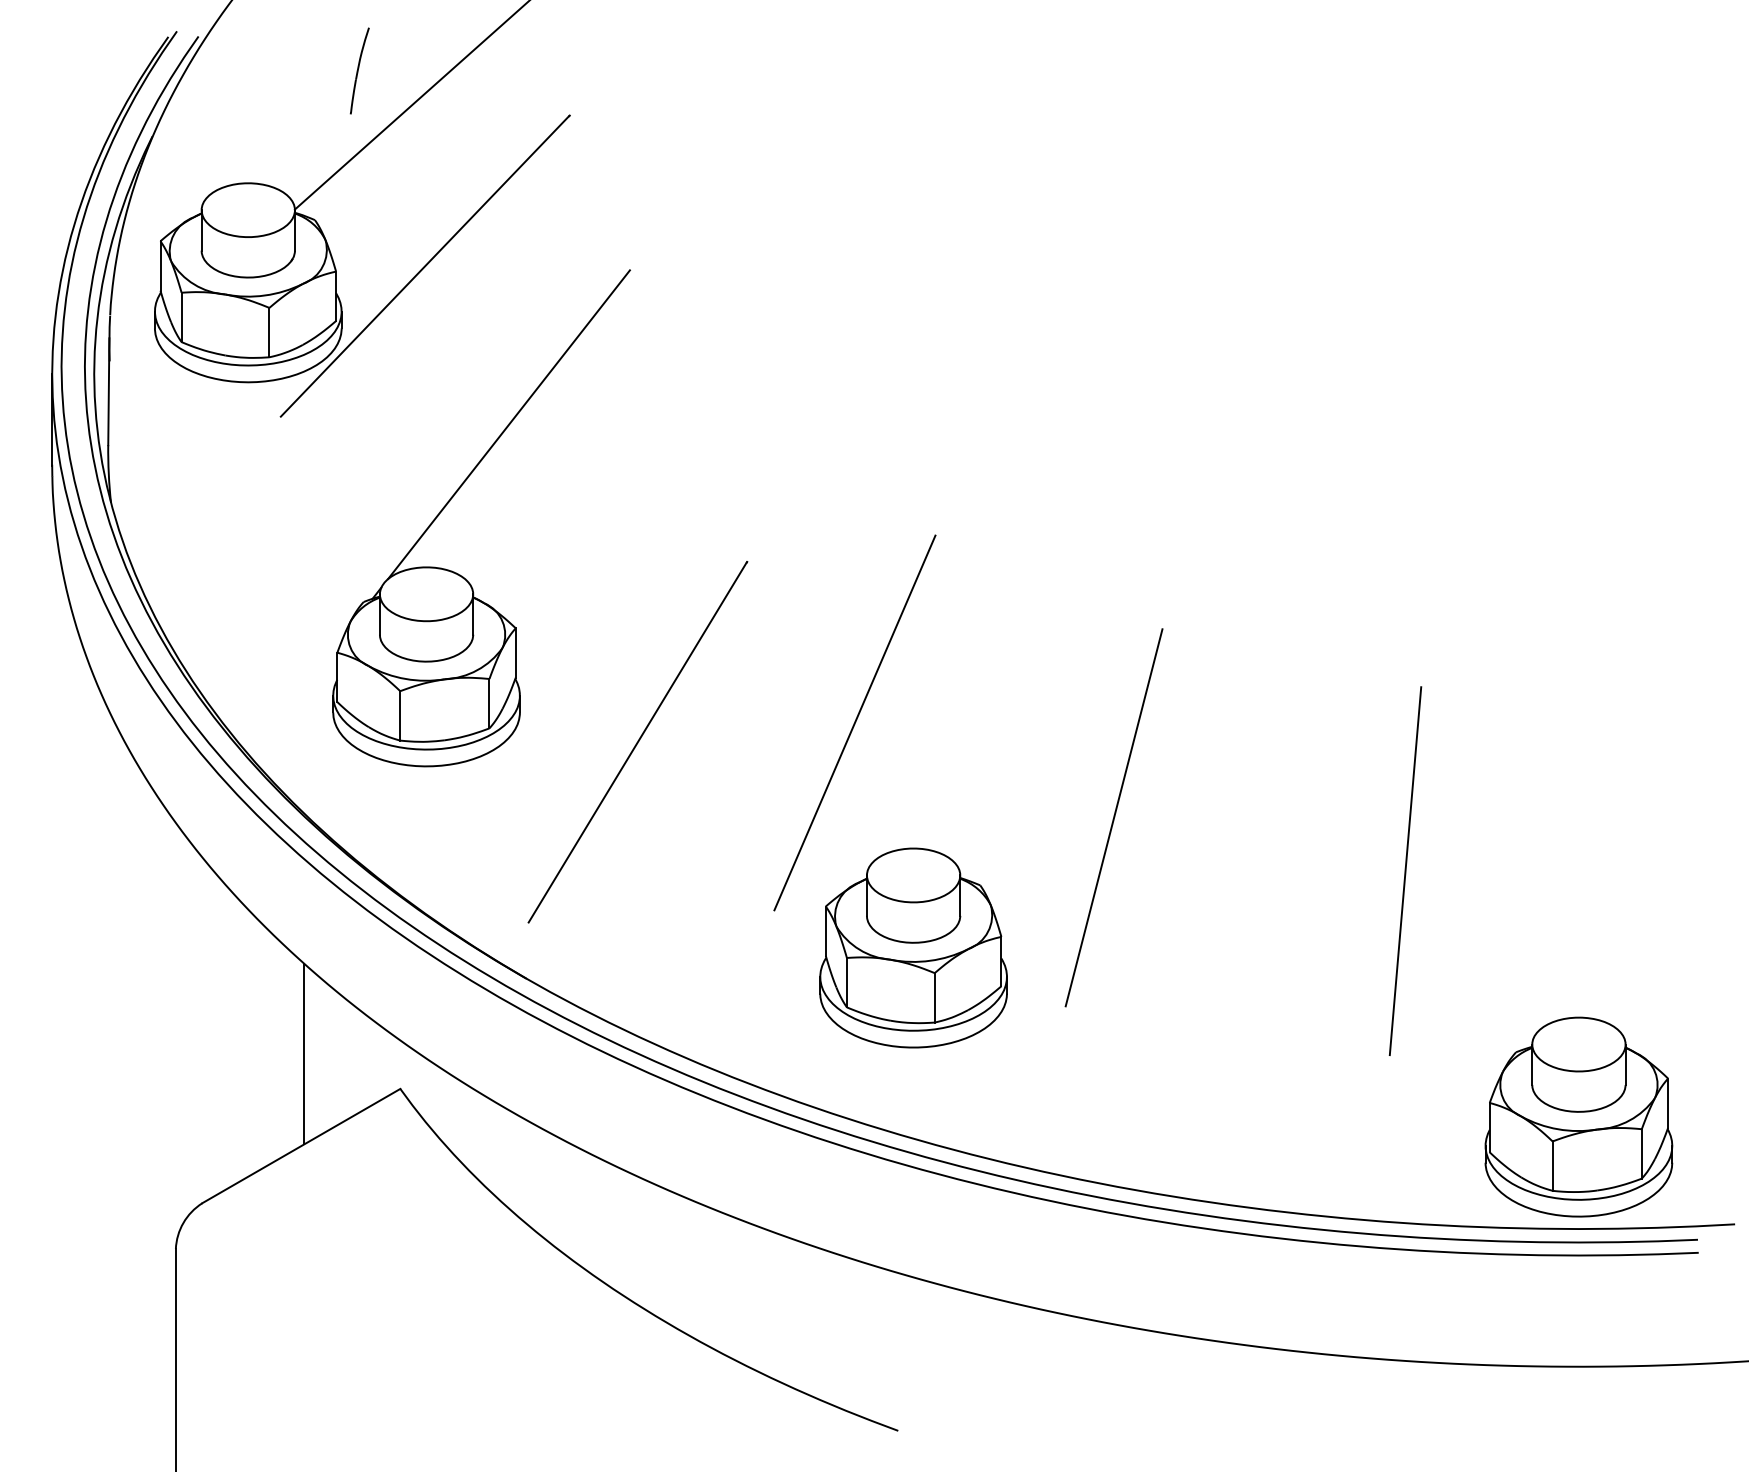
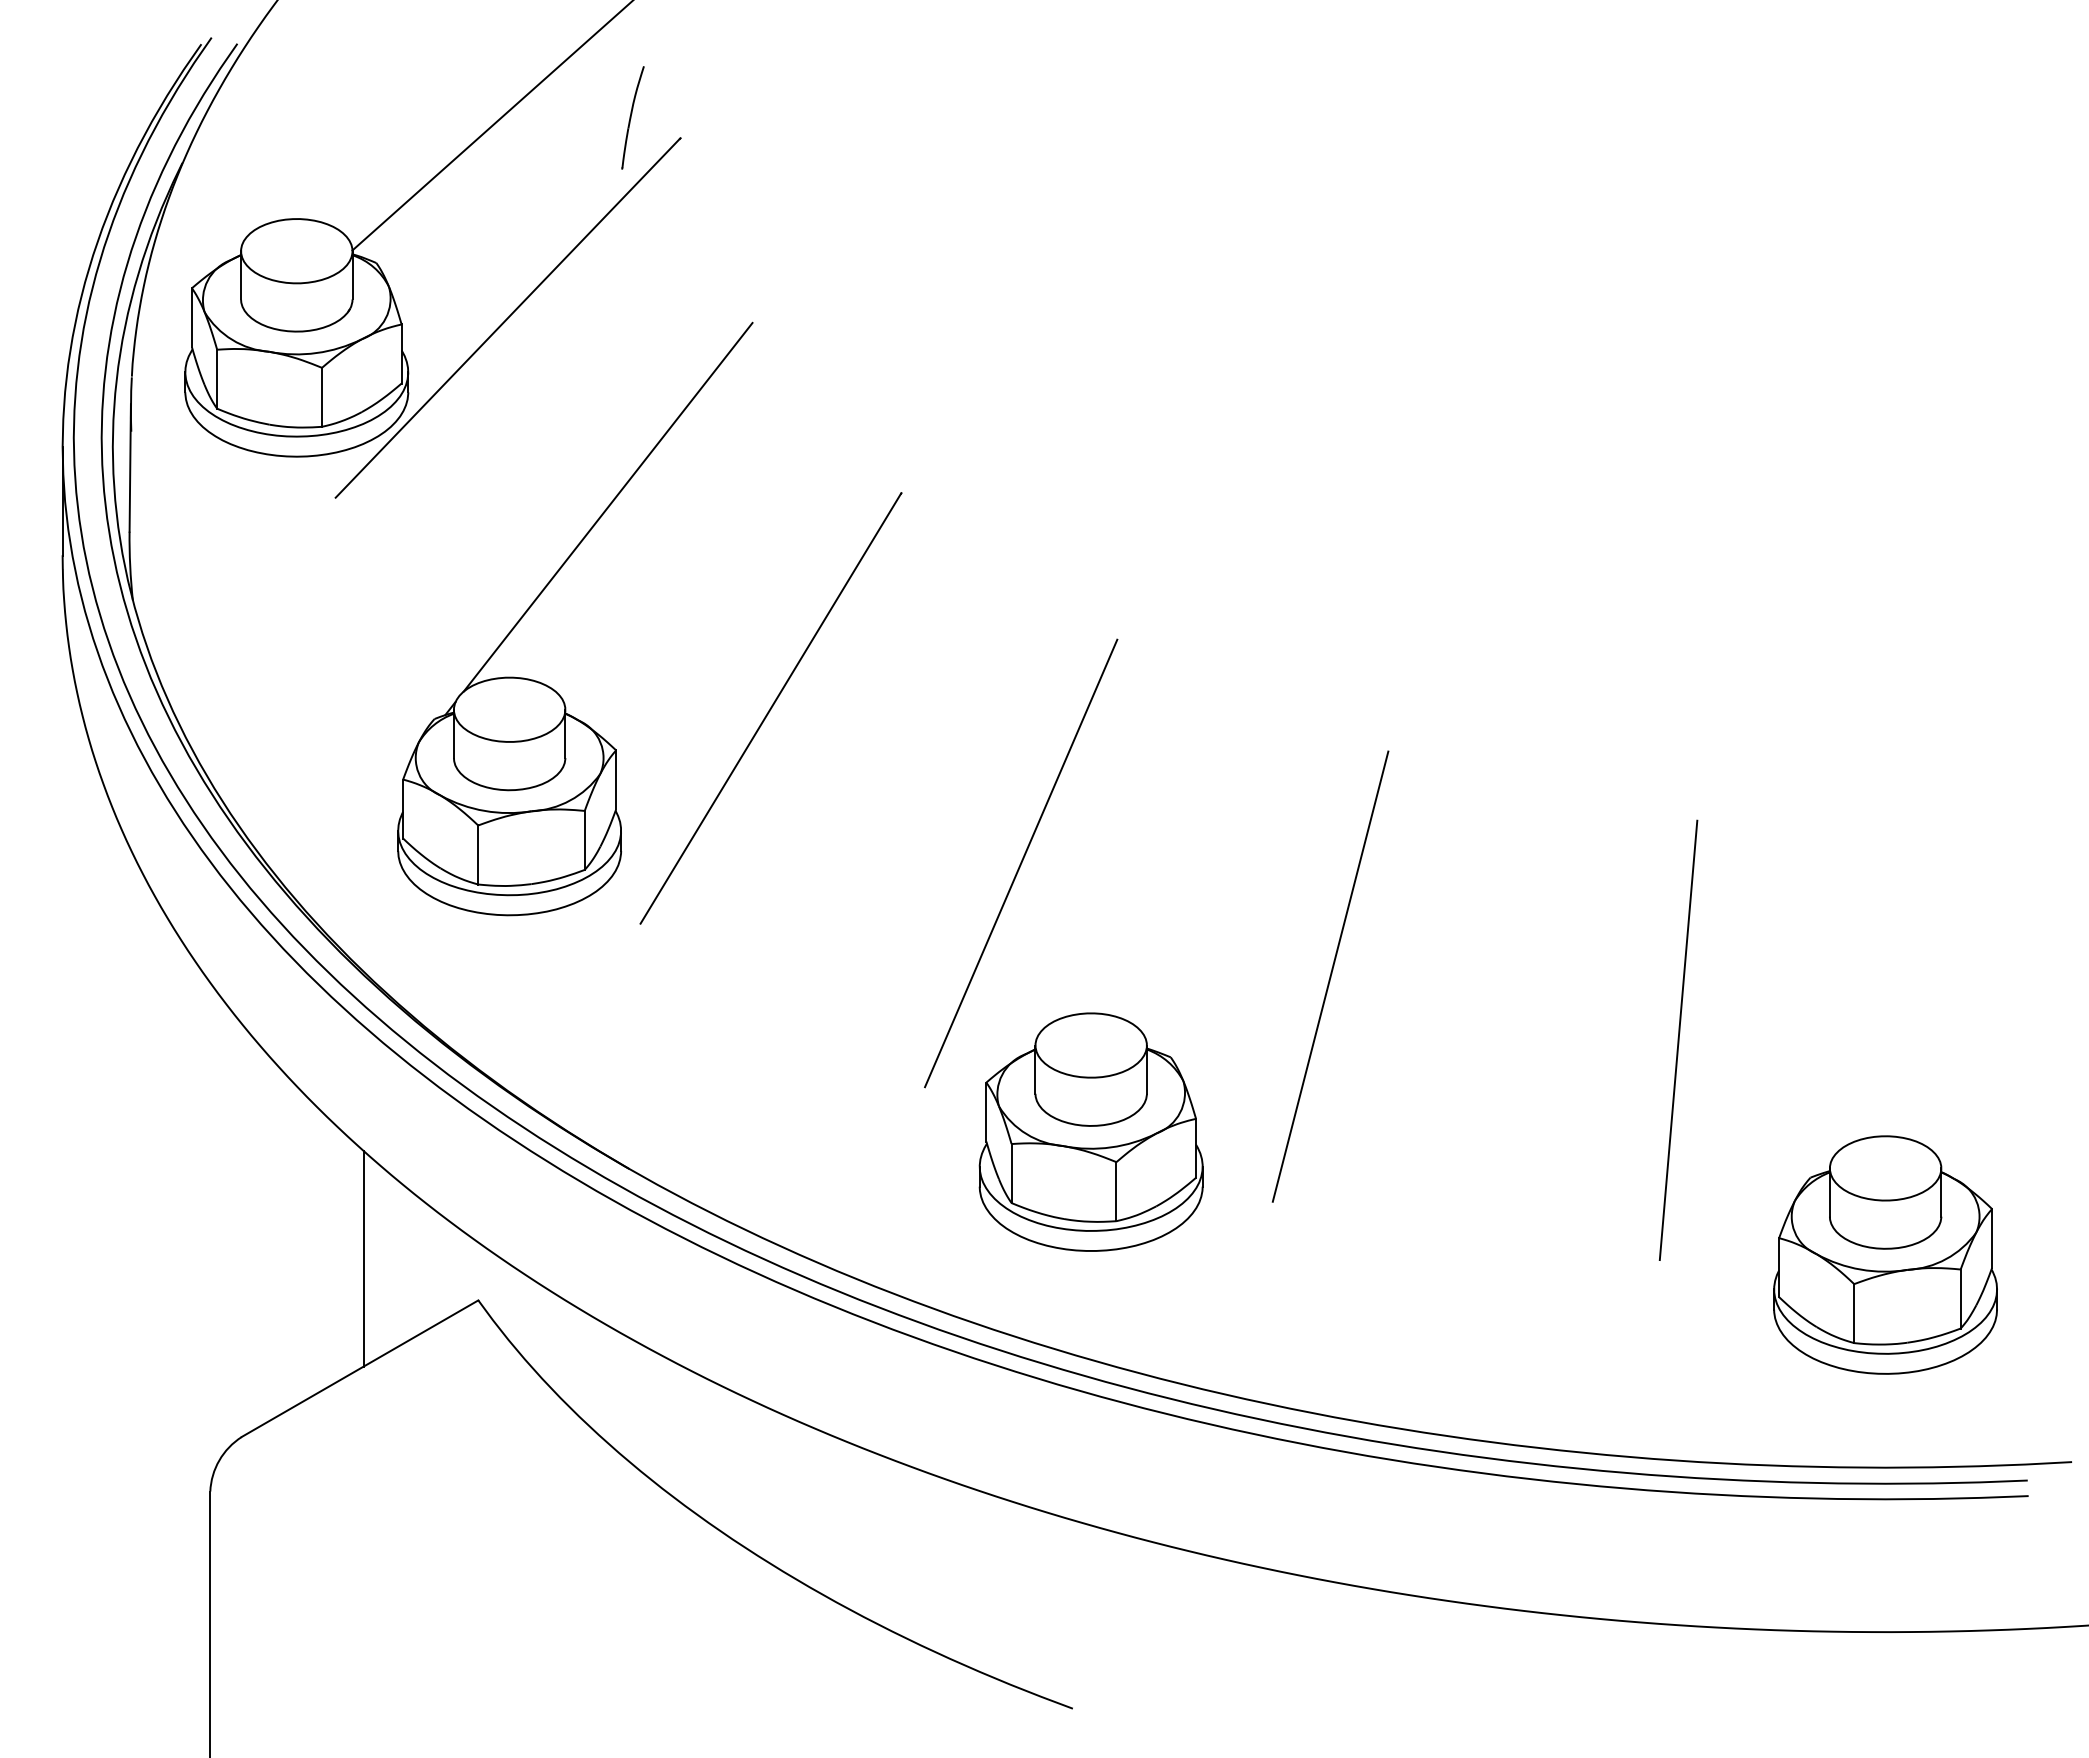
part: (359, 70) -> (632, 117), moved
line: (637, 742) -> (770, 708), moved
part: (1578, 1116) -> (1885, 1254), moved

